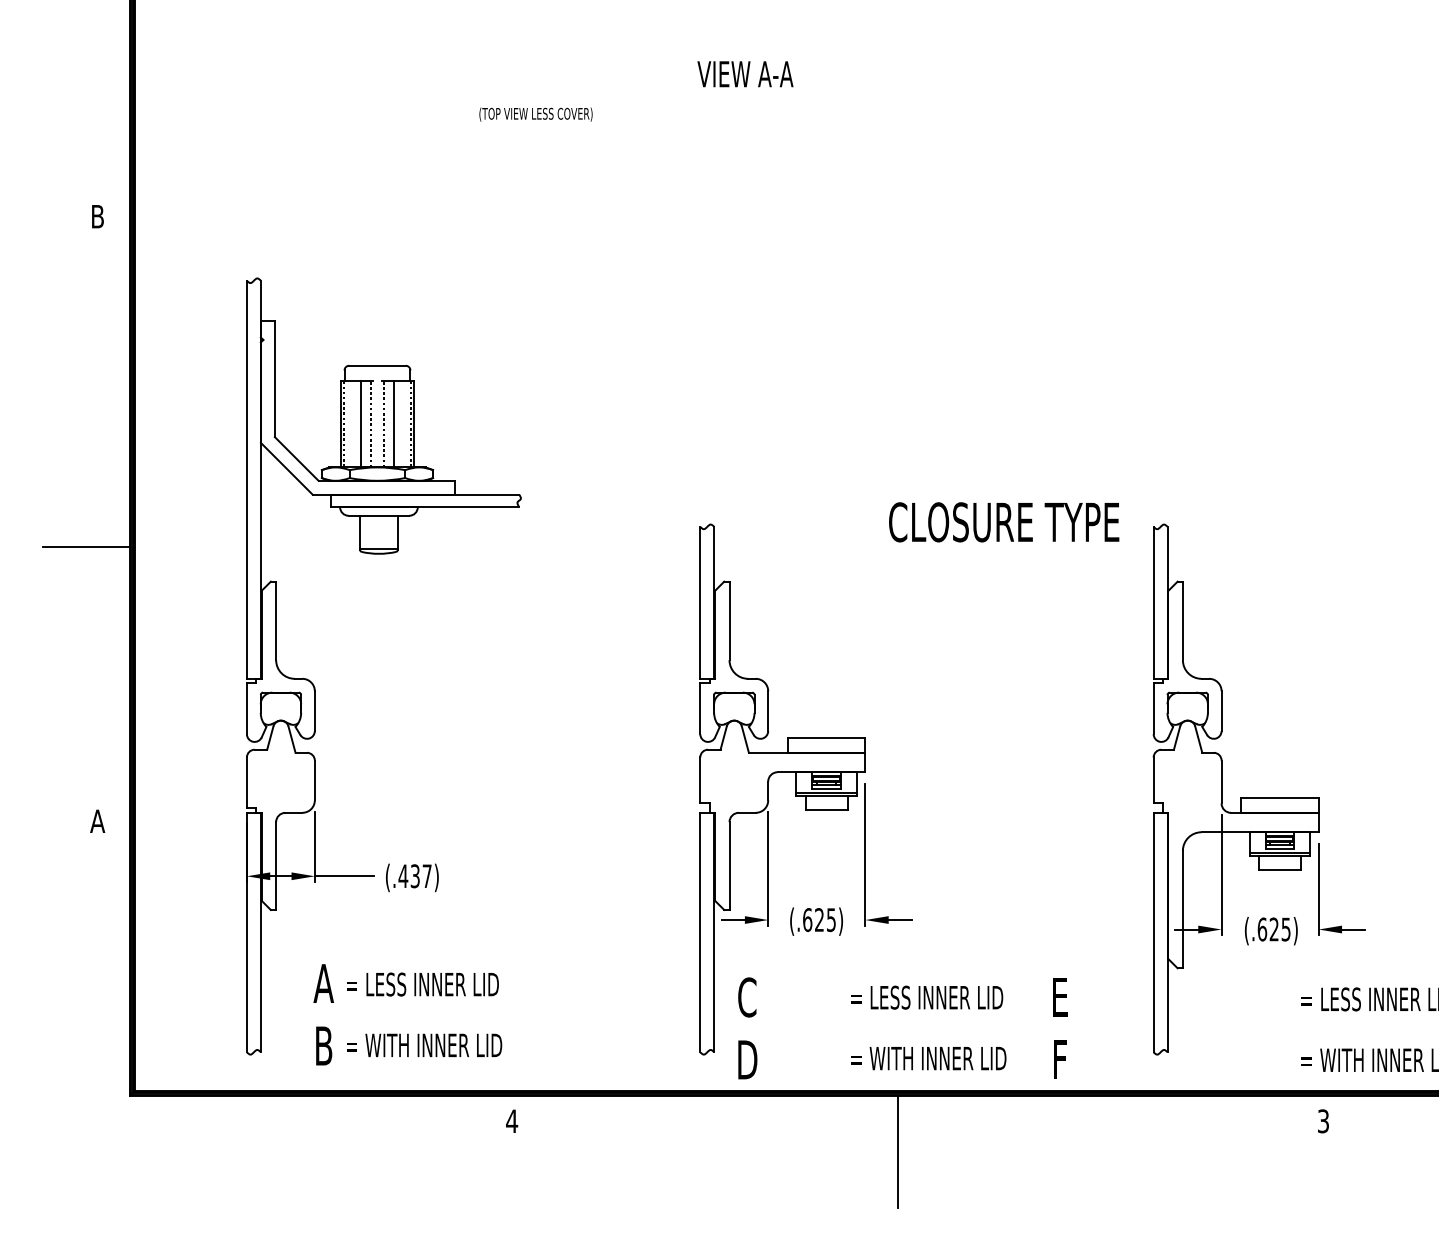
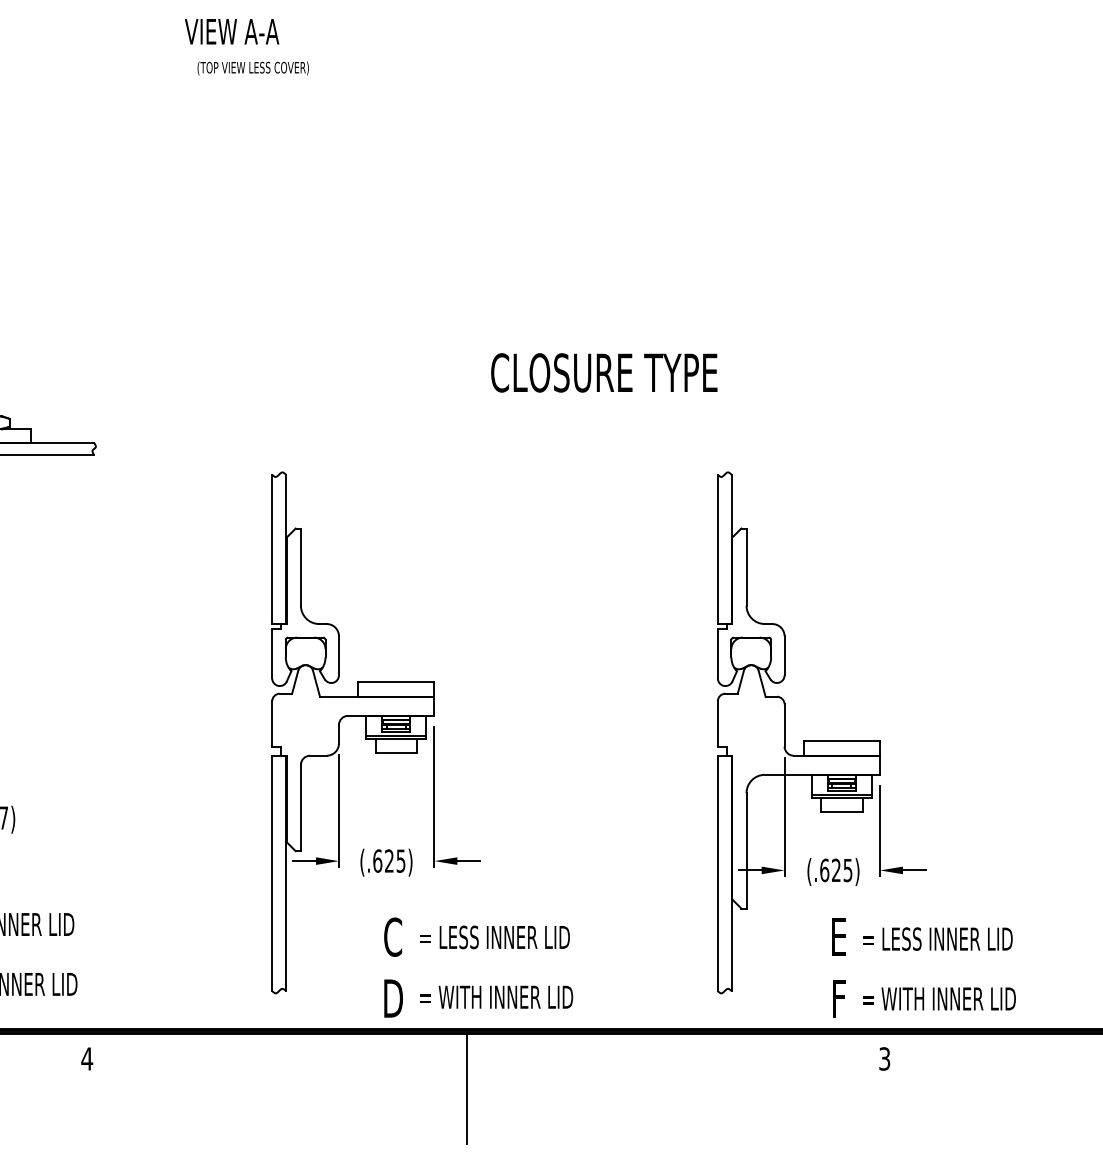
text: (745, 74) -> (232, 31), moved
text: (535, 114) -> (252, 68), moved
text: (1004, 522) -> (604, 373), moved
text: (747, 1028) -> (393, 967), moved
text: (1060, 1028) -> (839, 967), moved

